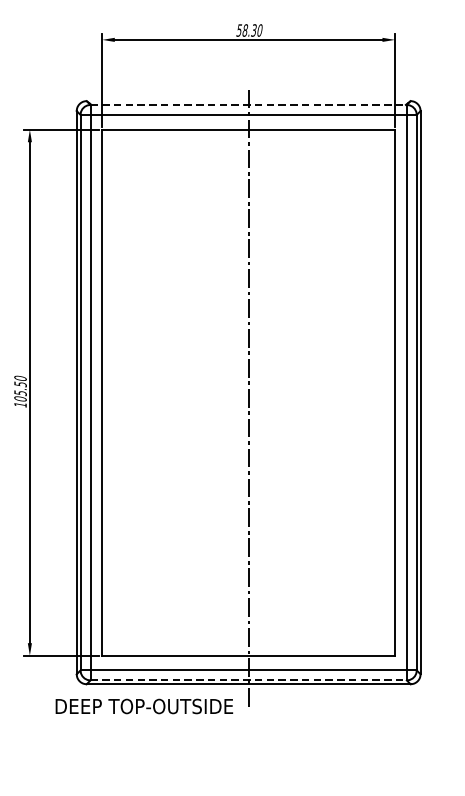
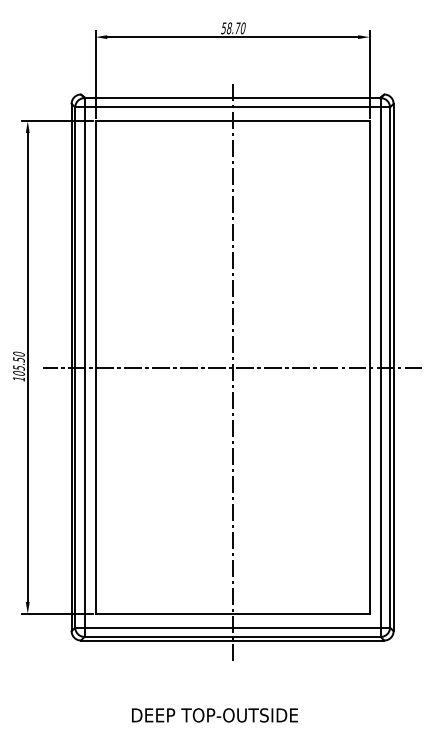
text: (253, 30) -> (237, 28), 58.30 -> 58.70
line: (249, 105) -> (233, 98), dashed -> solid
line: (248, 392) -> (232, 367), added
line: (249, 679) -> (233, 636), dashed -> solid
text: (143, 706) -> (214, 715), moved

